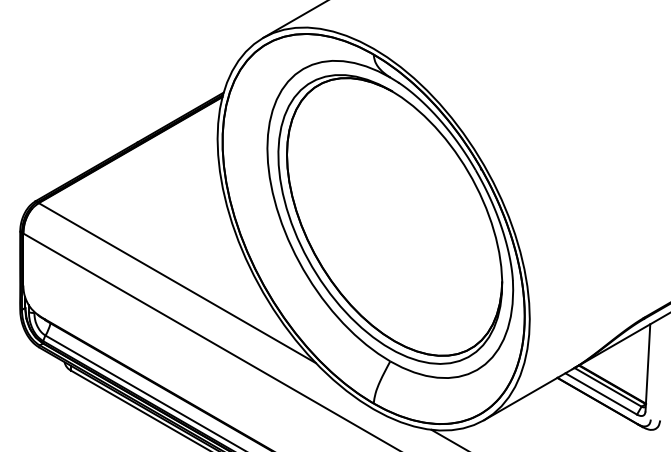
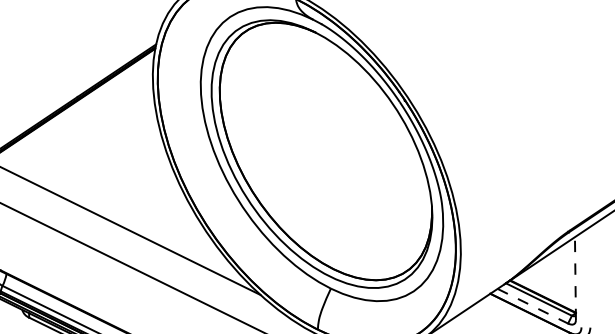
line: (647, 367) -> (575, 278), solid -> dashed
line: (601, 394) -> (533, 306), solid -> dashed

